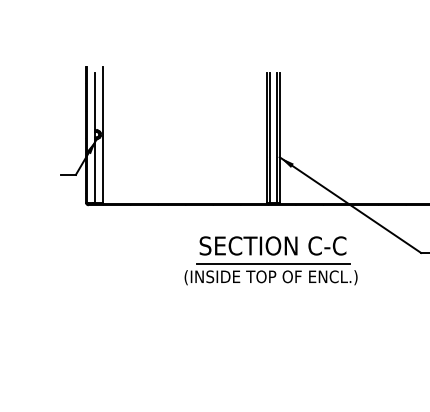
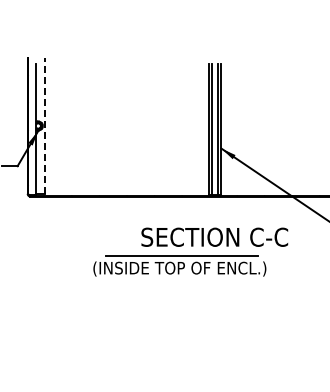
line: (103, 134) -> (45, 125), solid -> dashed
part: (270, 274) -> (179, 265), moved

